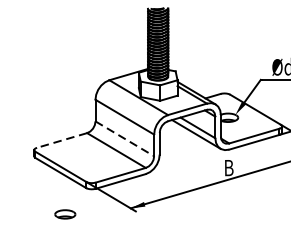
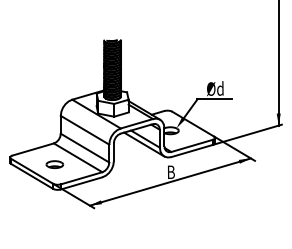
line: (125, 139) -> (85, 148), dashed -> solid
line: (62, 140) -> (33, 149), dashed -> solid
part: (64, 214) -> (54, 164), moved

